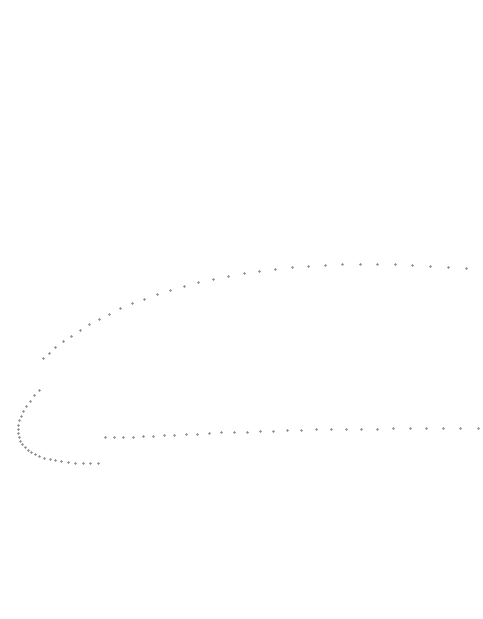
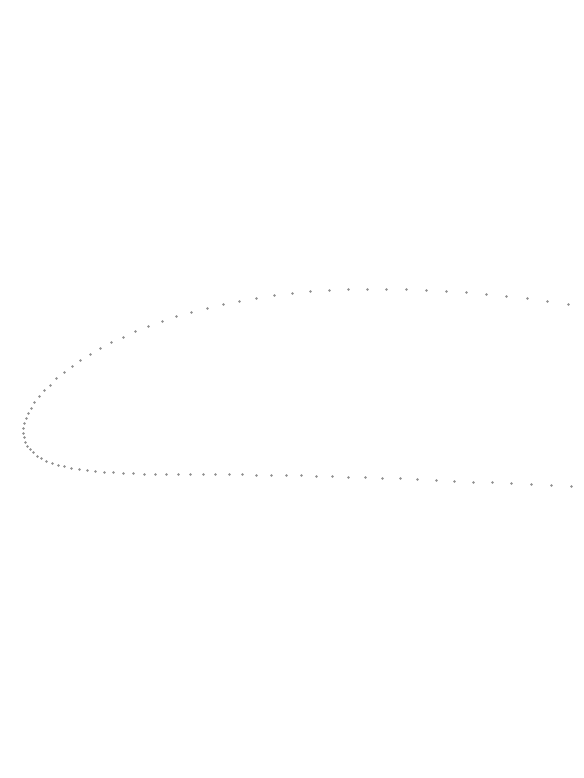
part: (55, 459) -> (64, 465), moved

